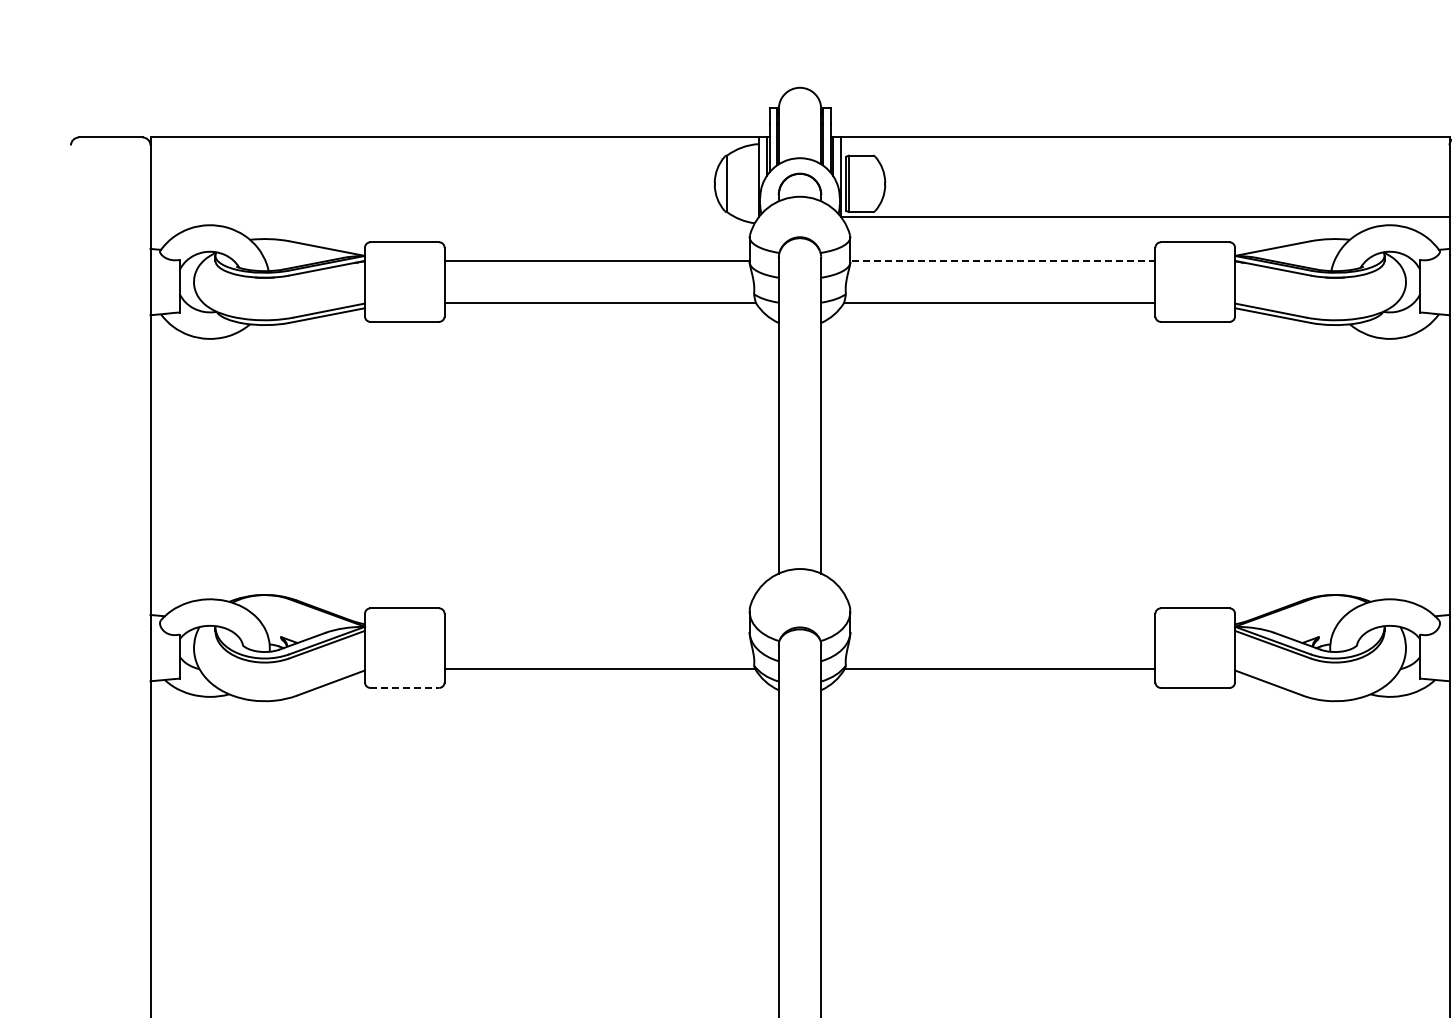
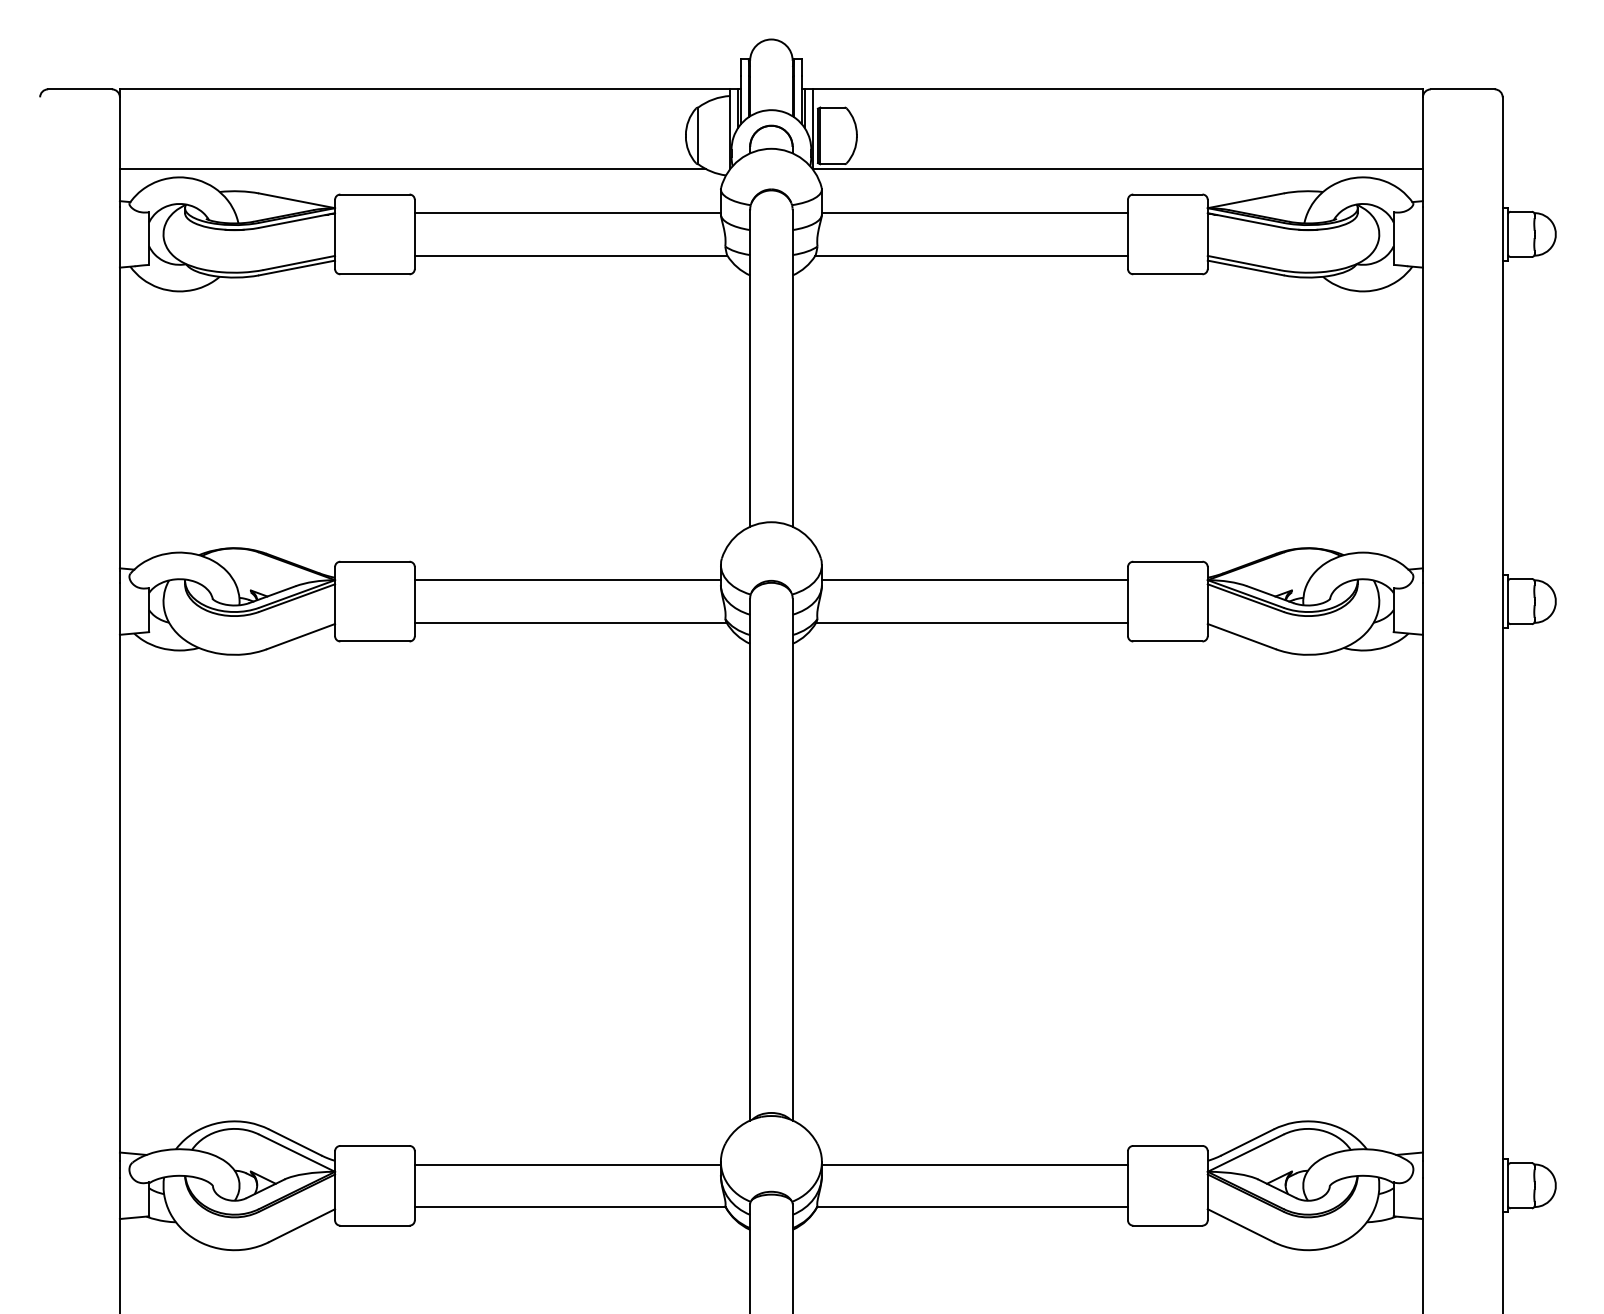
line: (442, 217) -> (412, 169), added
line: (1002, 261) -> (974, 213), dashed -> solid
line: (596, 627) -> (567, 580), added
line: (1002, 627) -> (974, 580), added
line: (404, 687) -> (374, 641), dashed -> solid

